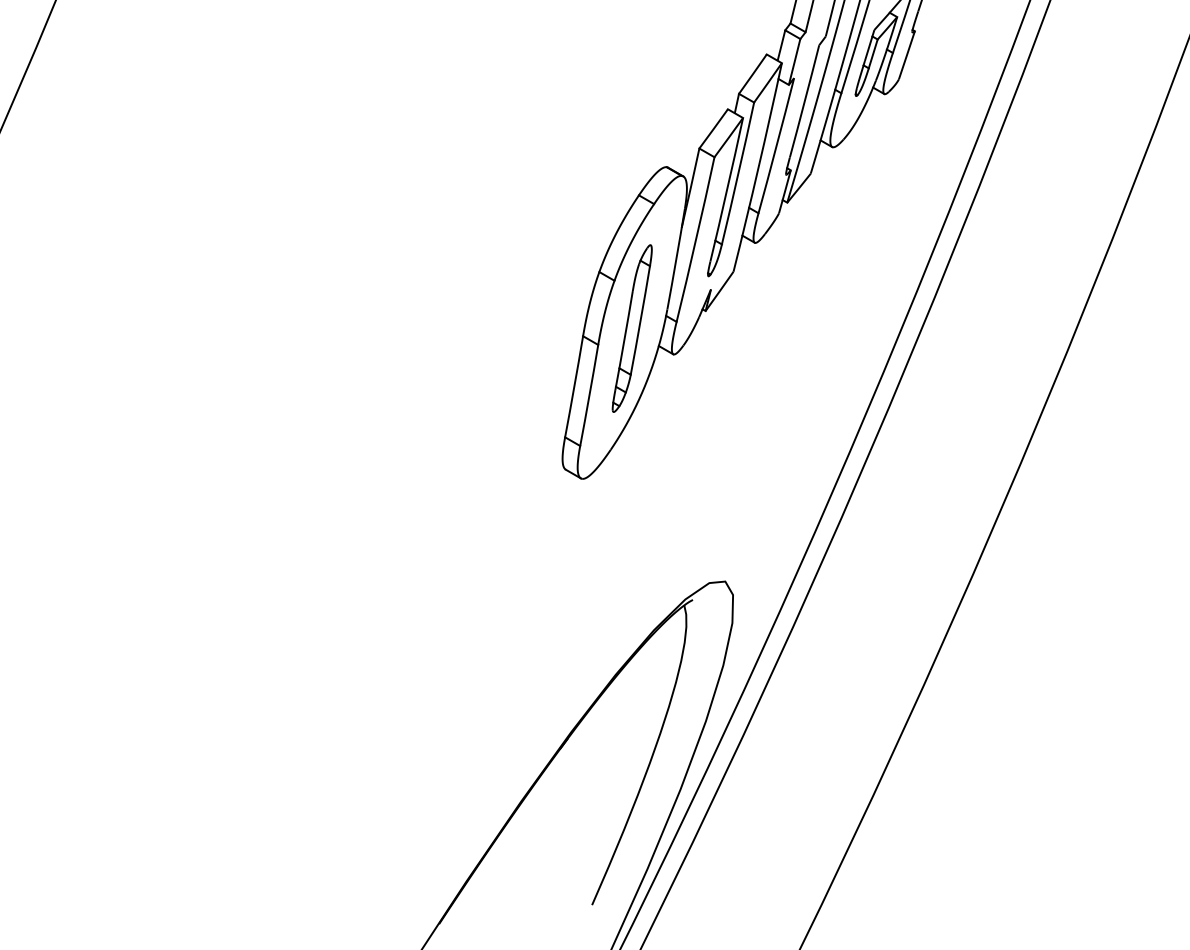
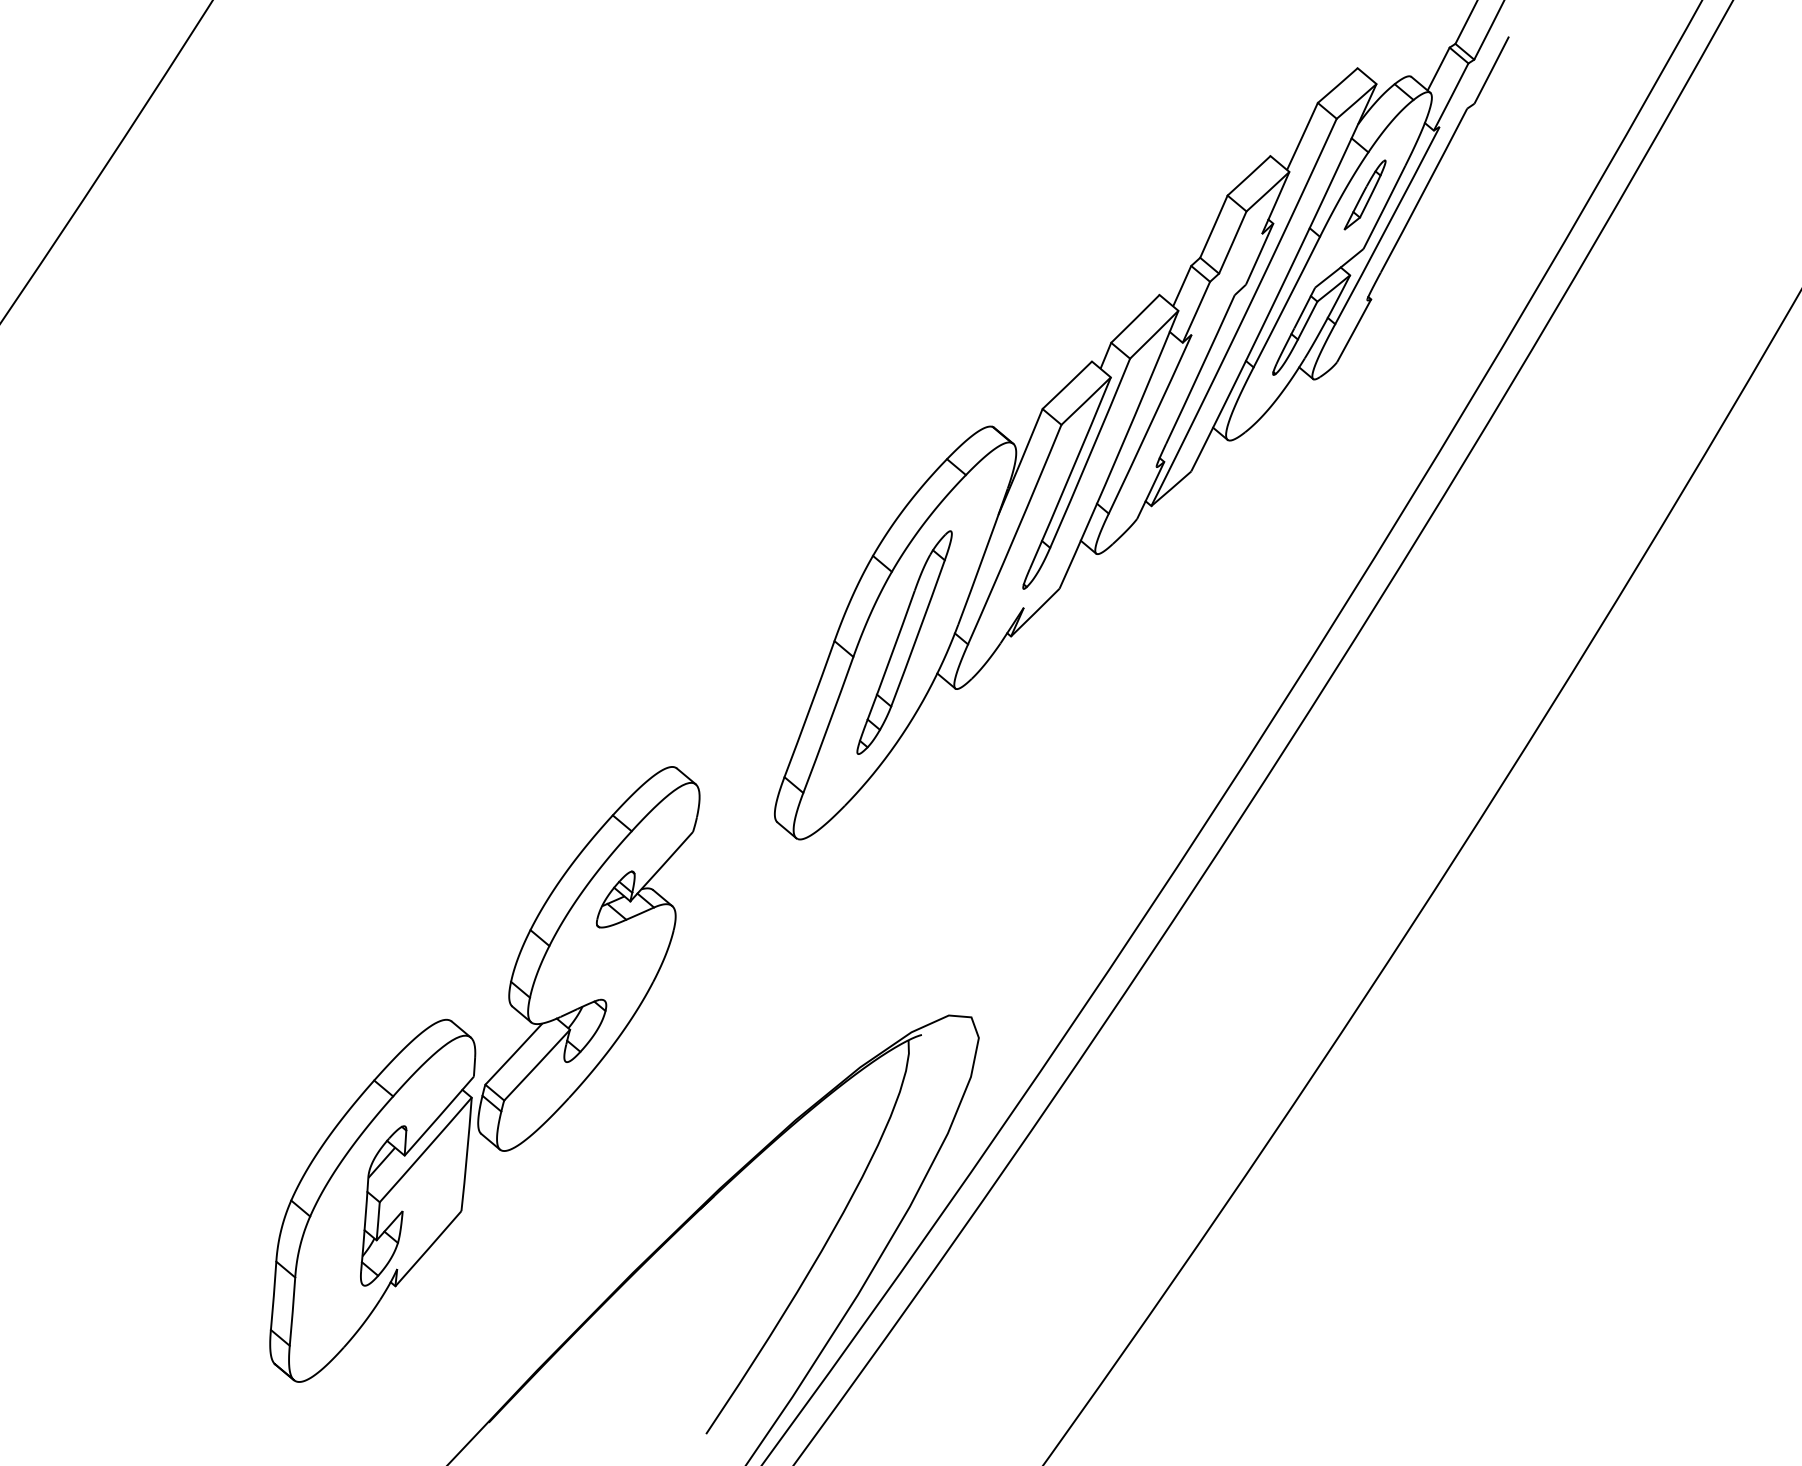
part: (396, 684) -> (489, 1078), added

